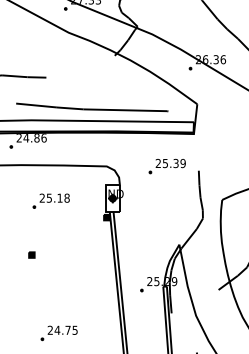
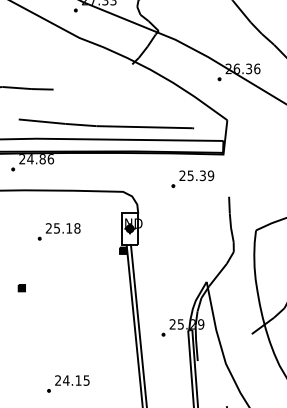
part: (166, 166) -> (191, 179), moved
part: (31, 254) -> (21, 287), moved
text: (67, 329) -> (77, 379), 24.75 -> 24.15

